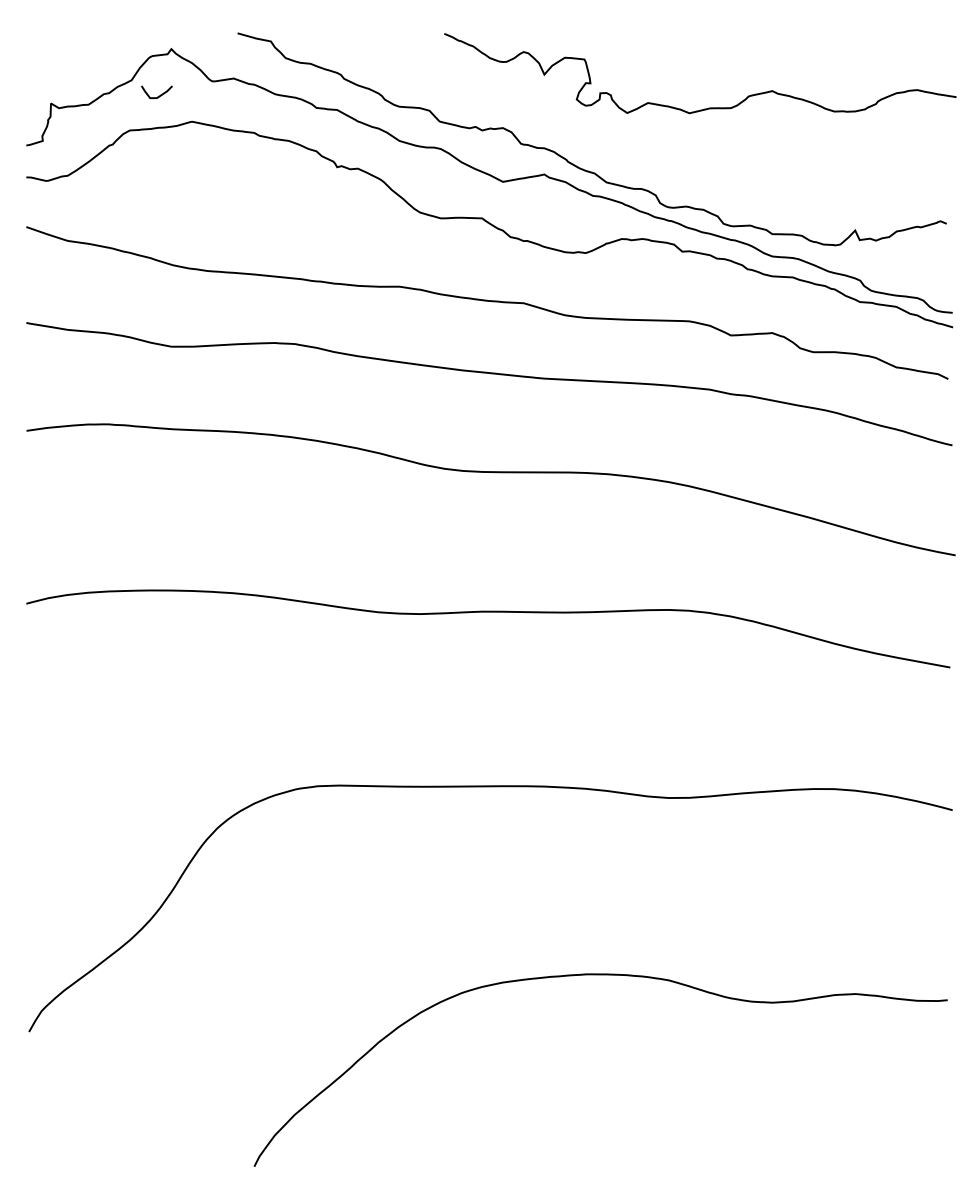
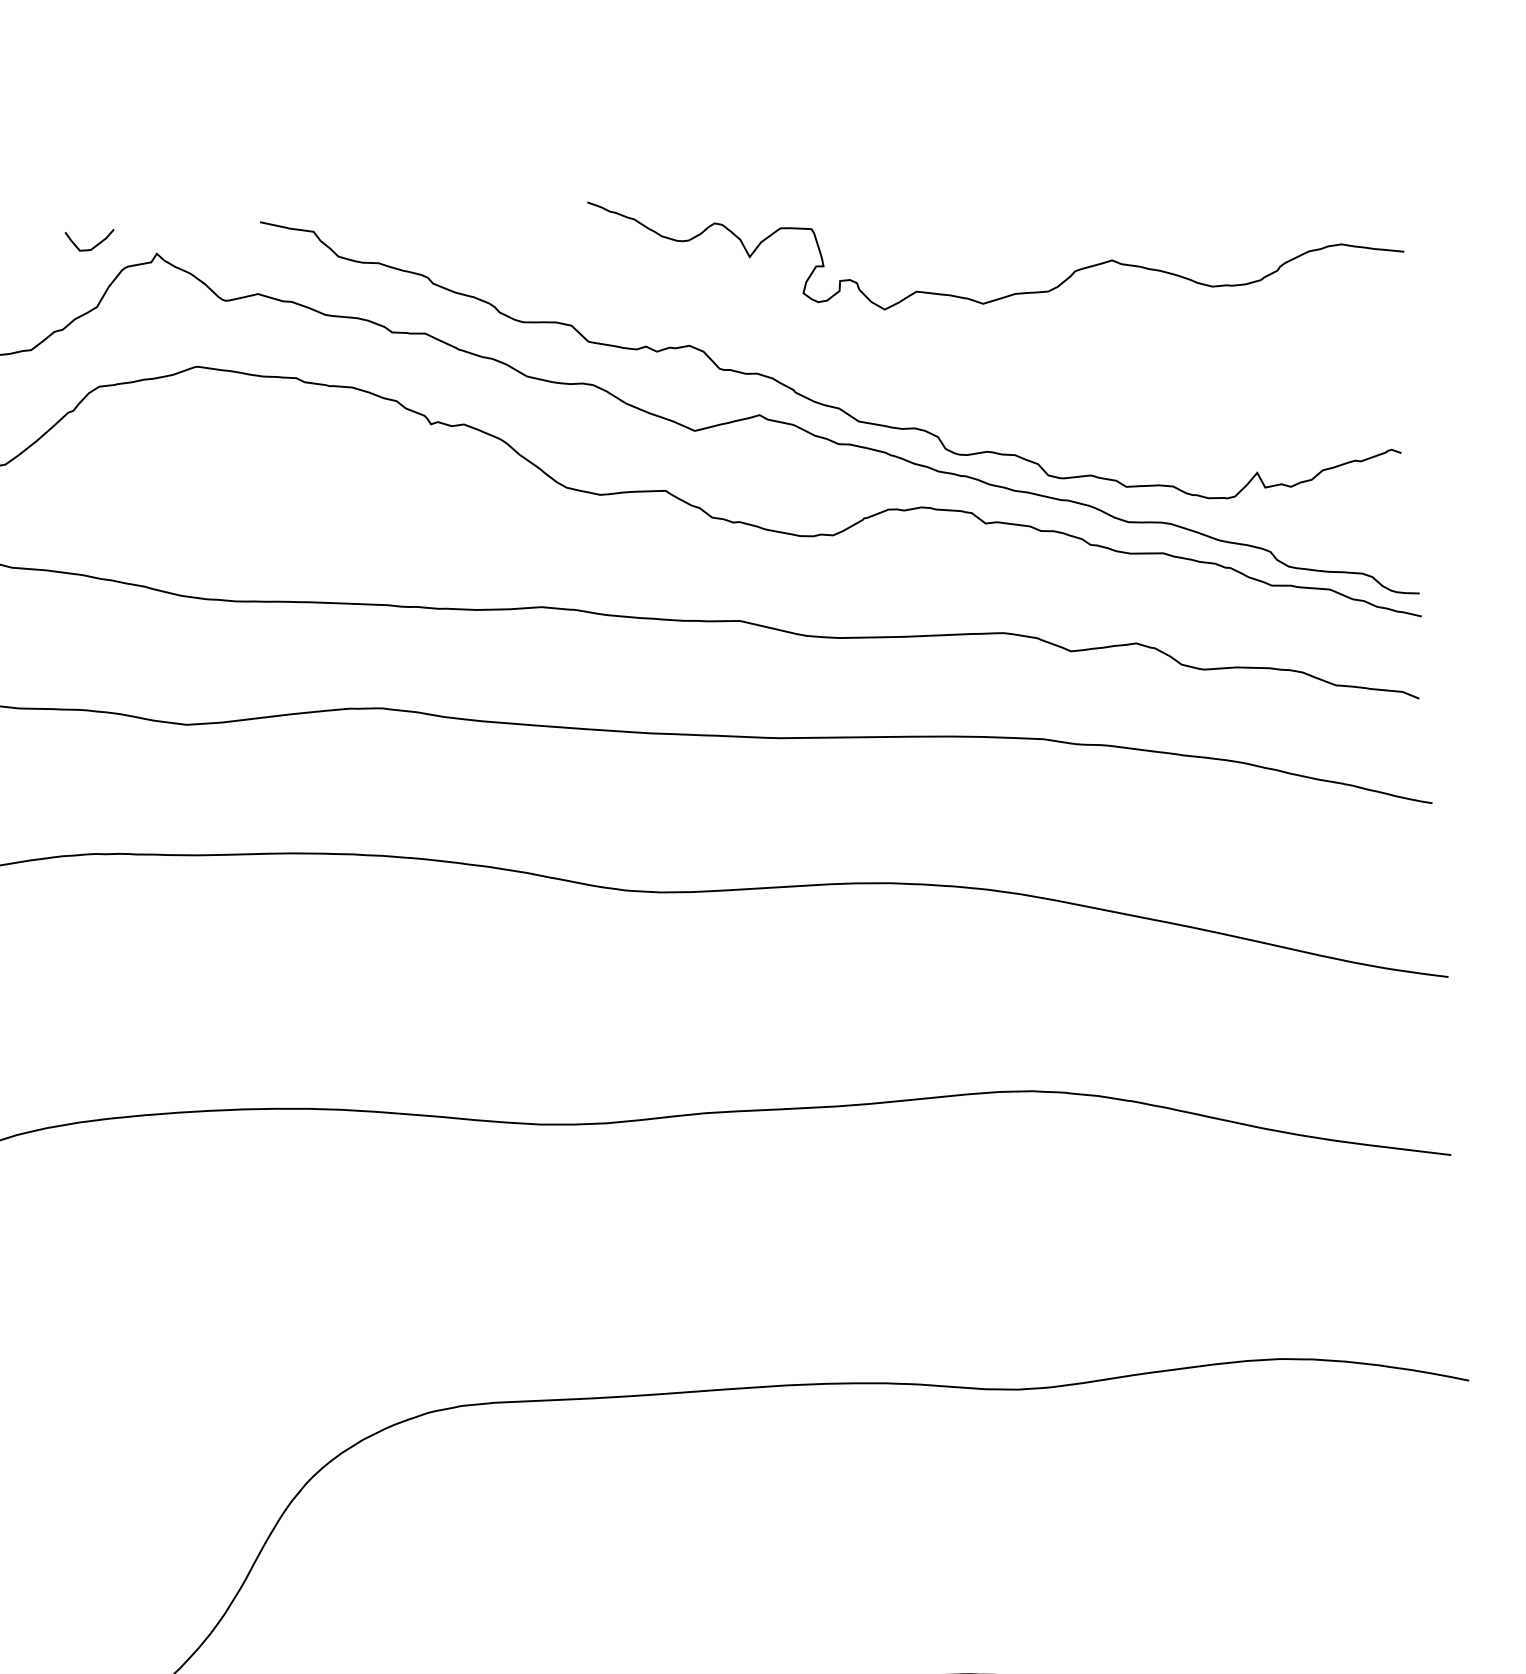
curve: (157, 96) -> (91, 247), moved

